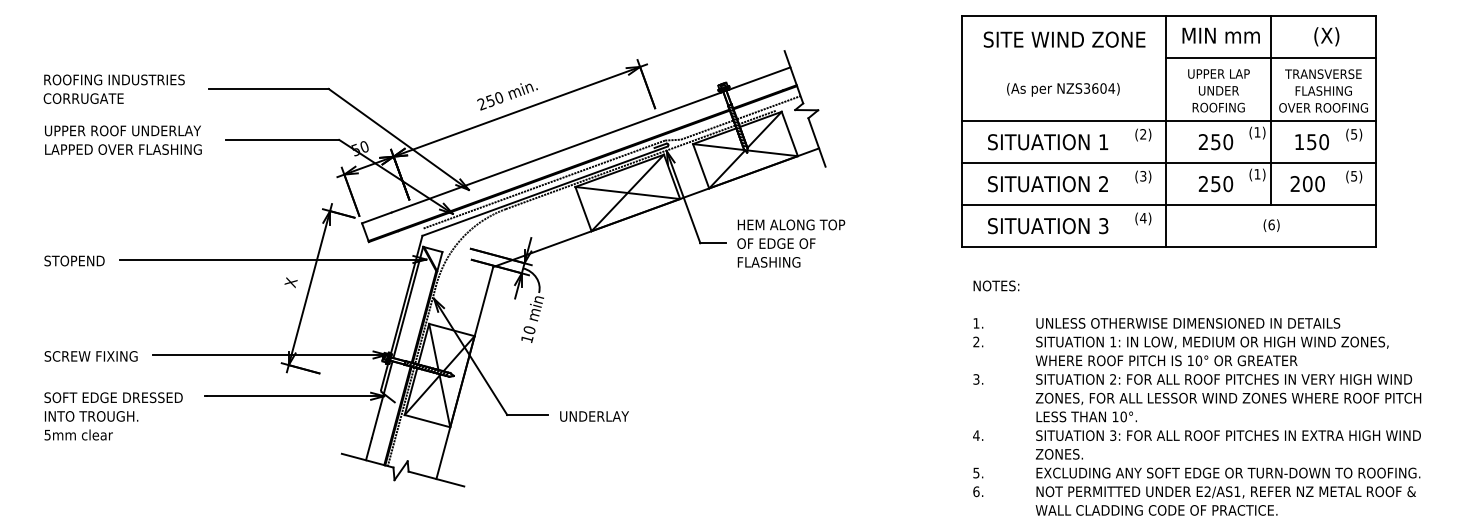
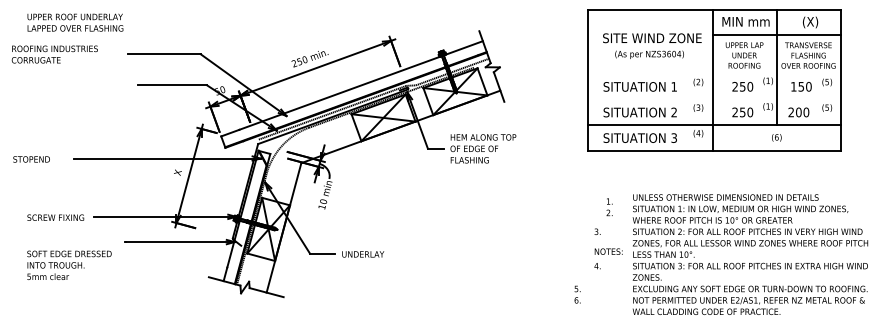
text: (1064, 40) -> (652, 38), moved
text: (113, 89) -> (54, 54), moved
line: (1167, 120) -> (713, 73), removed
text: (123, 139) -> (75, 22), moved
line: (1167, 162) -> (713, 99), removed
text: (74, 261) -> (31, 159), moved
text: (996, 285) -> (608, 251), moved
text: (978, 333) -> (609, 207), moved
text: (113, 414) -> (69, 264), moved
text: (978, 482) -> (577, 294), moved

